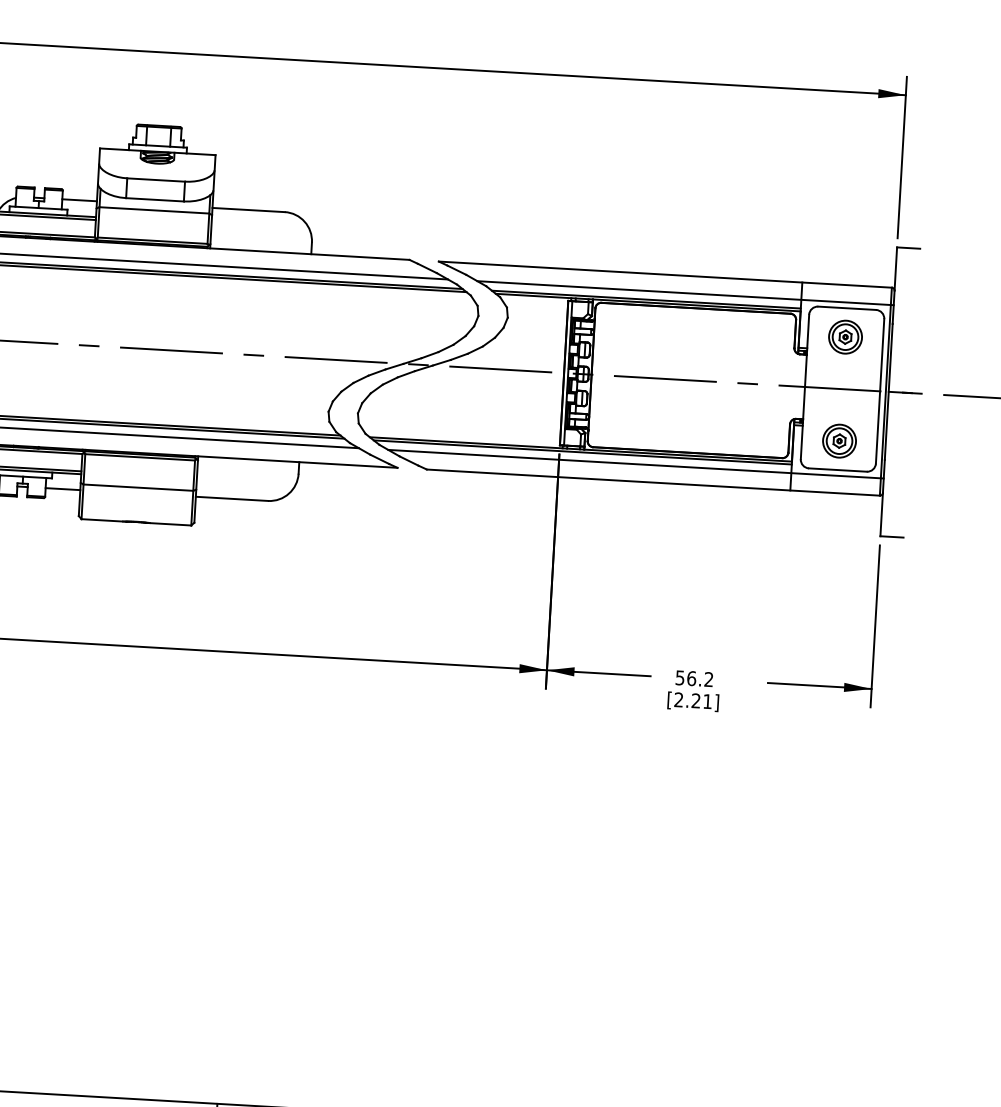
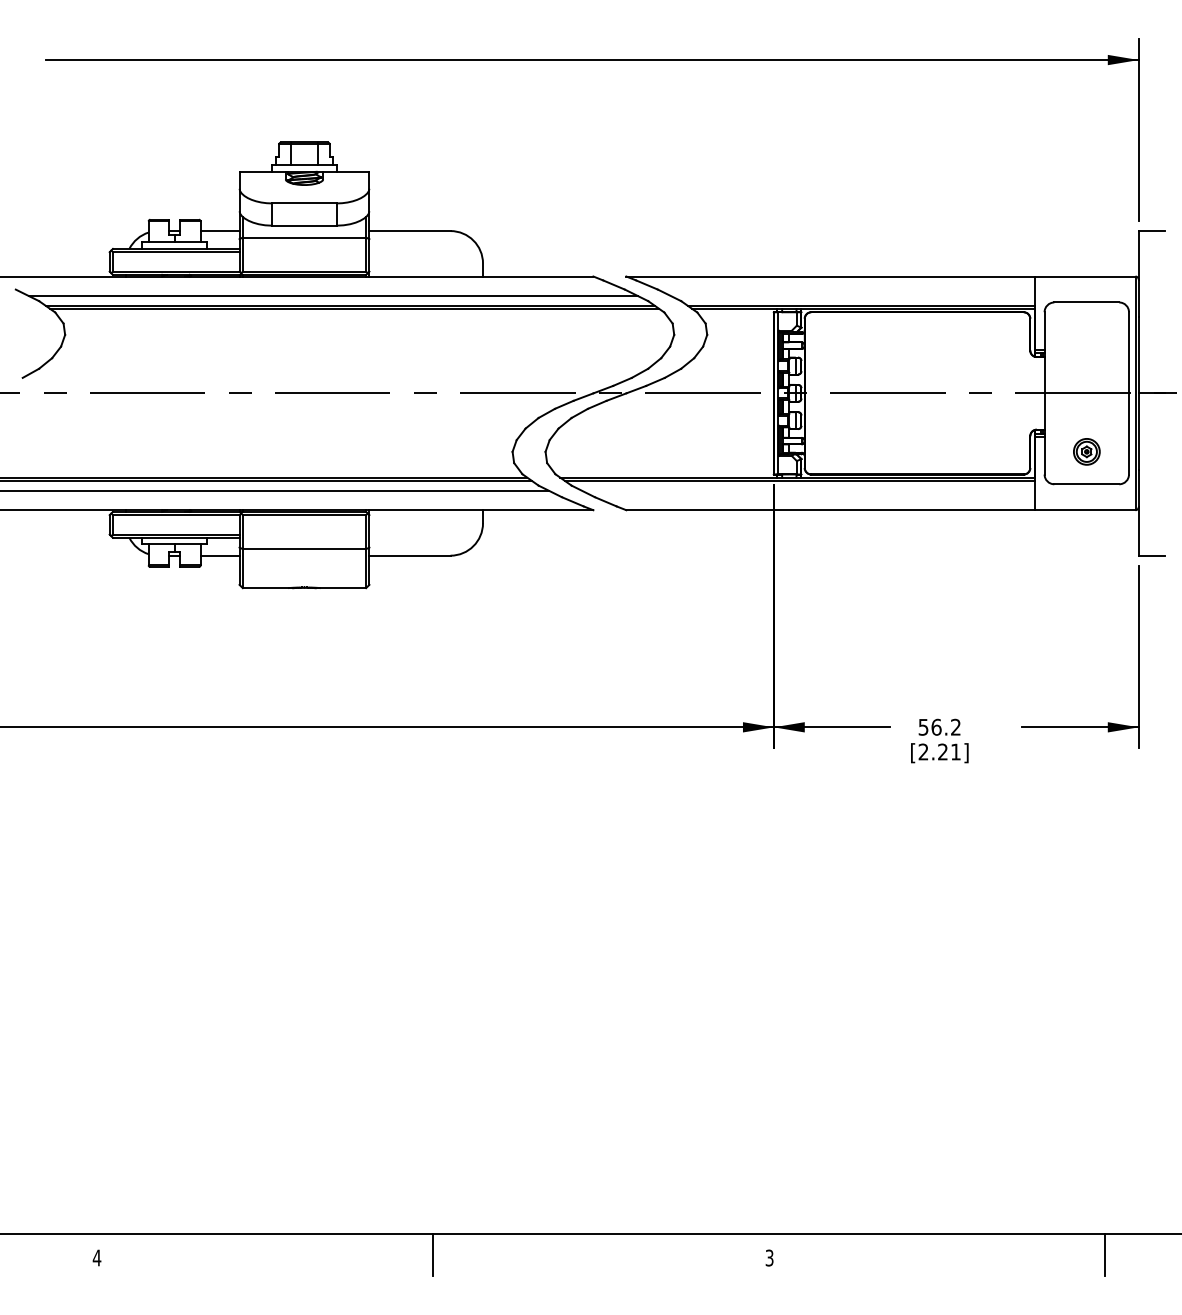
line: (685, 293) -> (904, 296), removed
part: (845, 336) -> (1086, 334), removed
part: (839, 440) -> (1086, 451), size x0.7
line: (635, 463) -> (859, 490), removed

